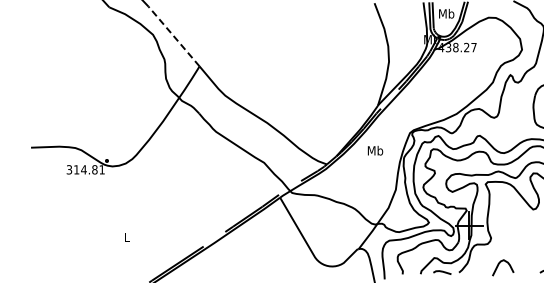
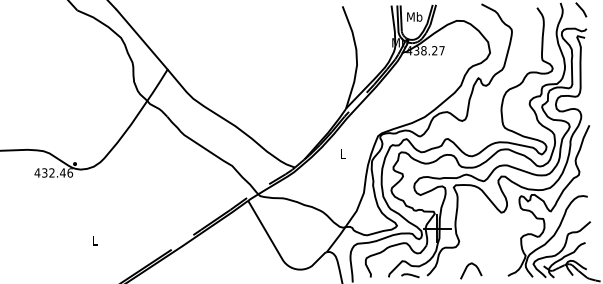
line: (173, 36) -> (141, 39), dashed -> solid
text: (375, 150) -> (343, 153), Mb -> L
text: (85, 169) -> (53, 172), 314.81 -> 432.46

